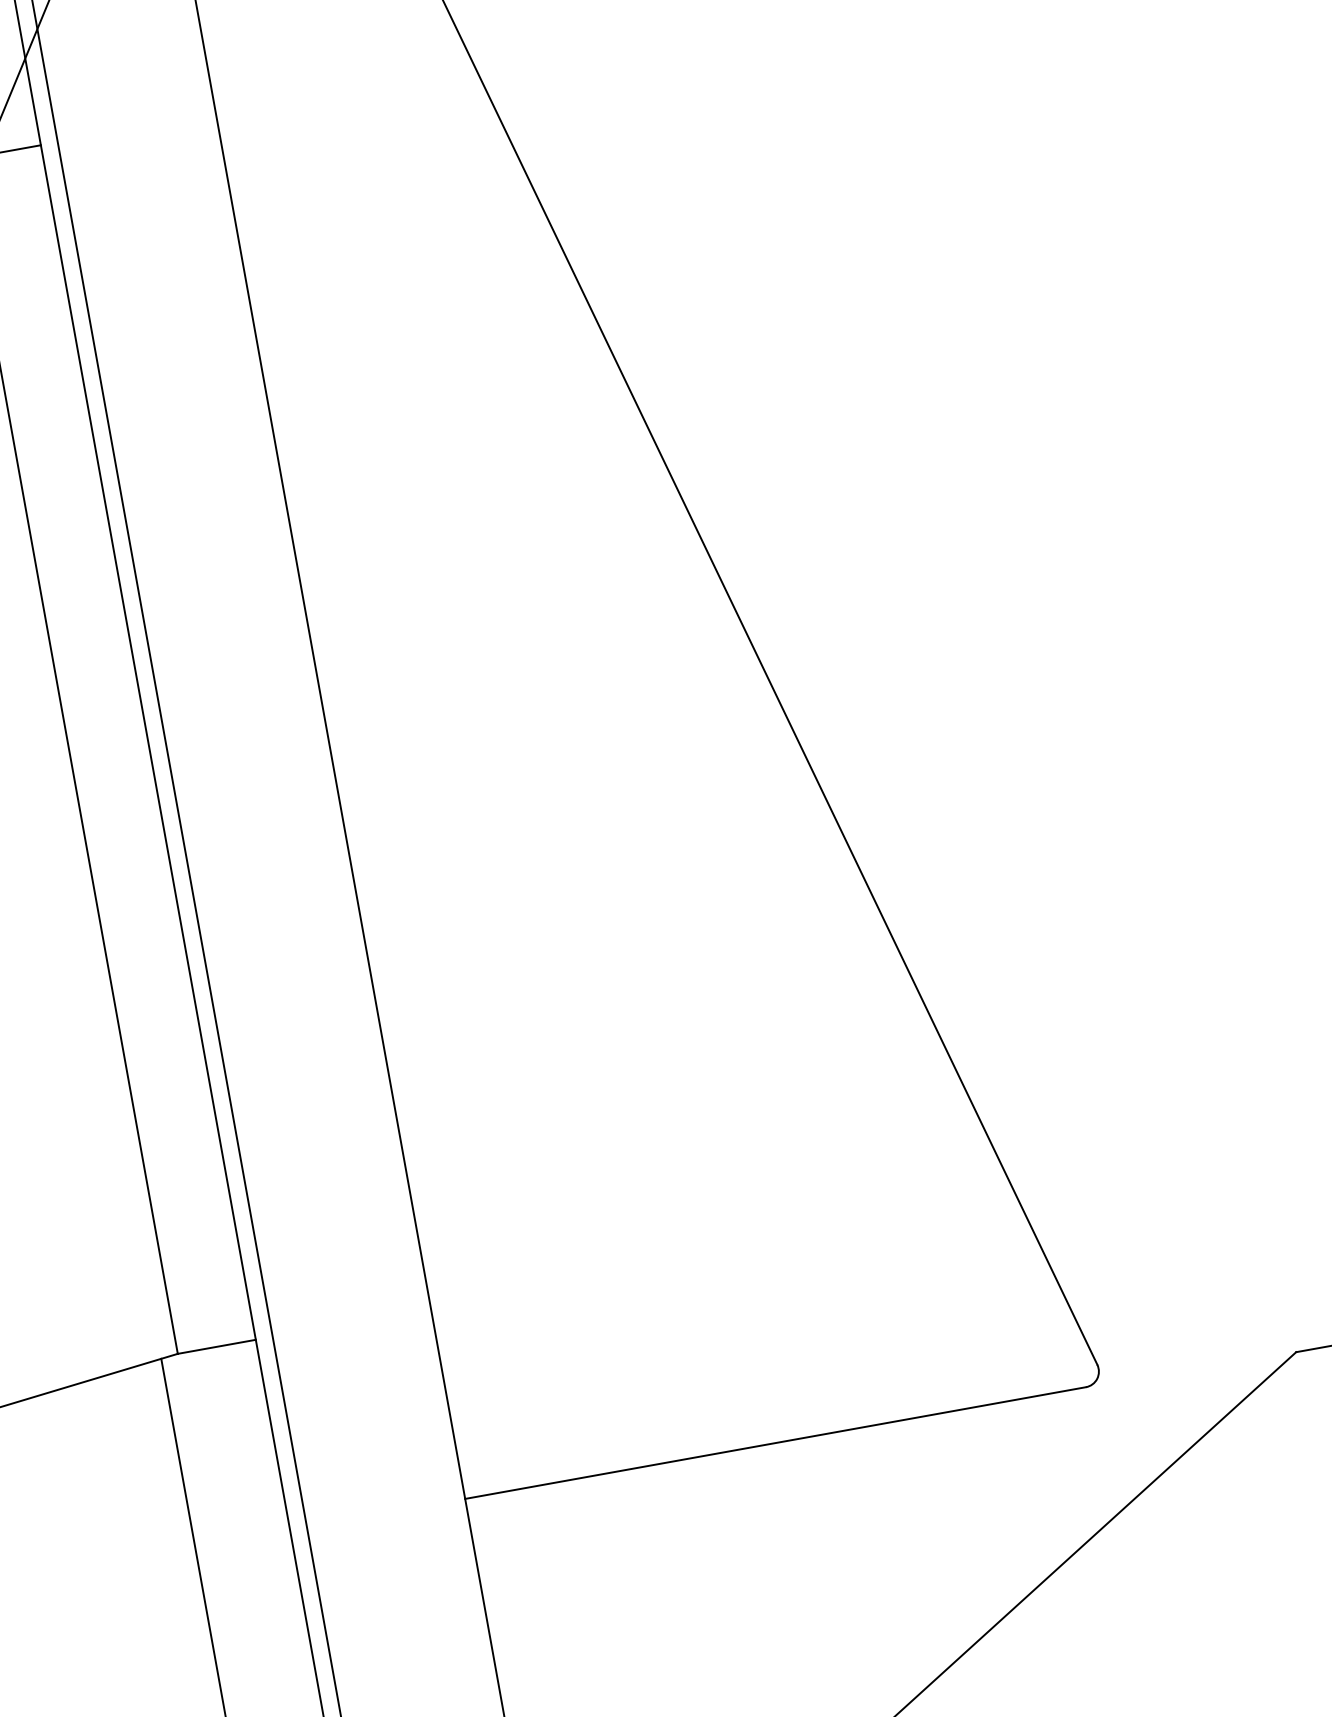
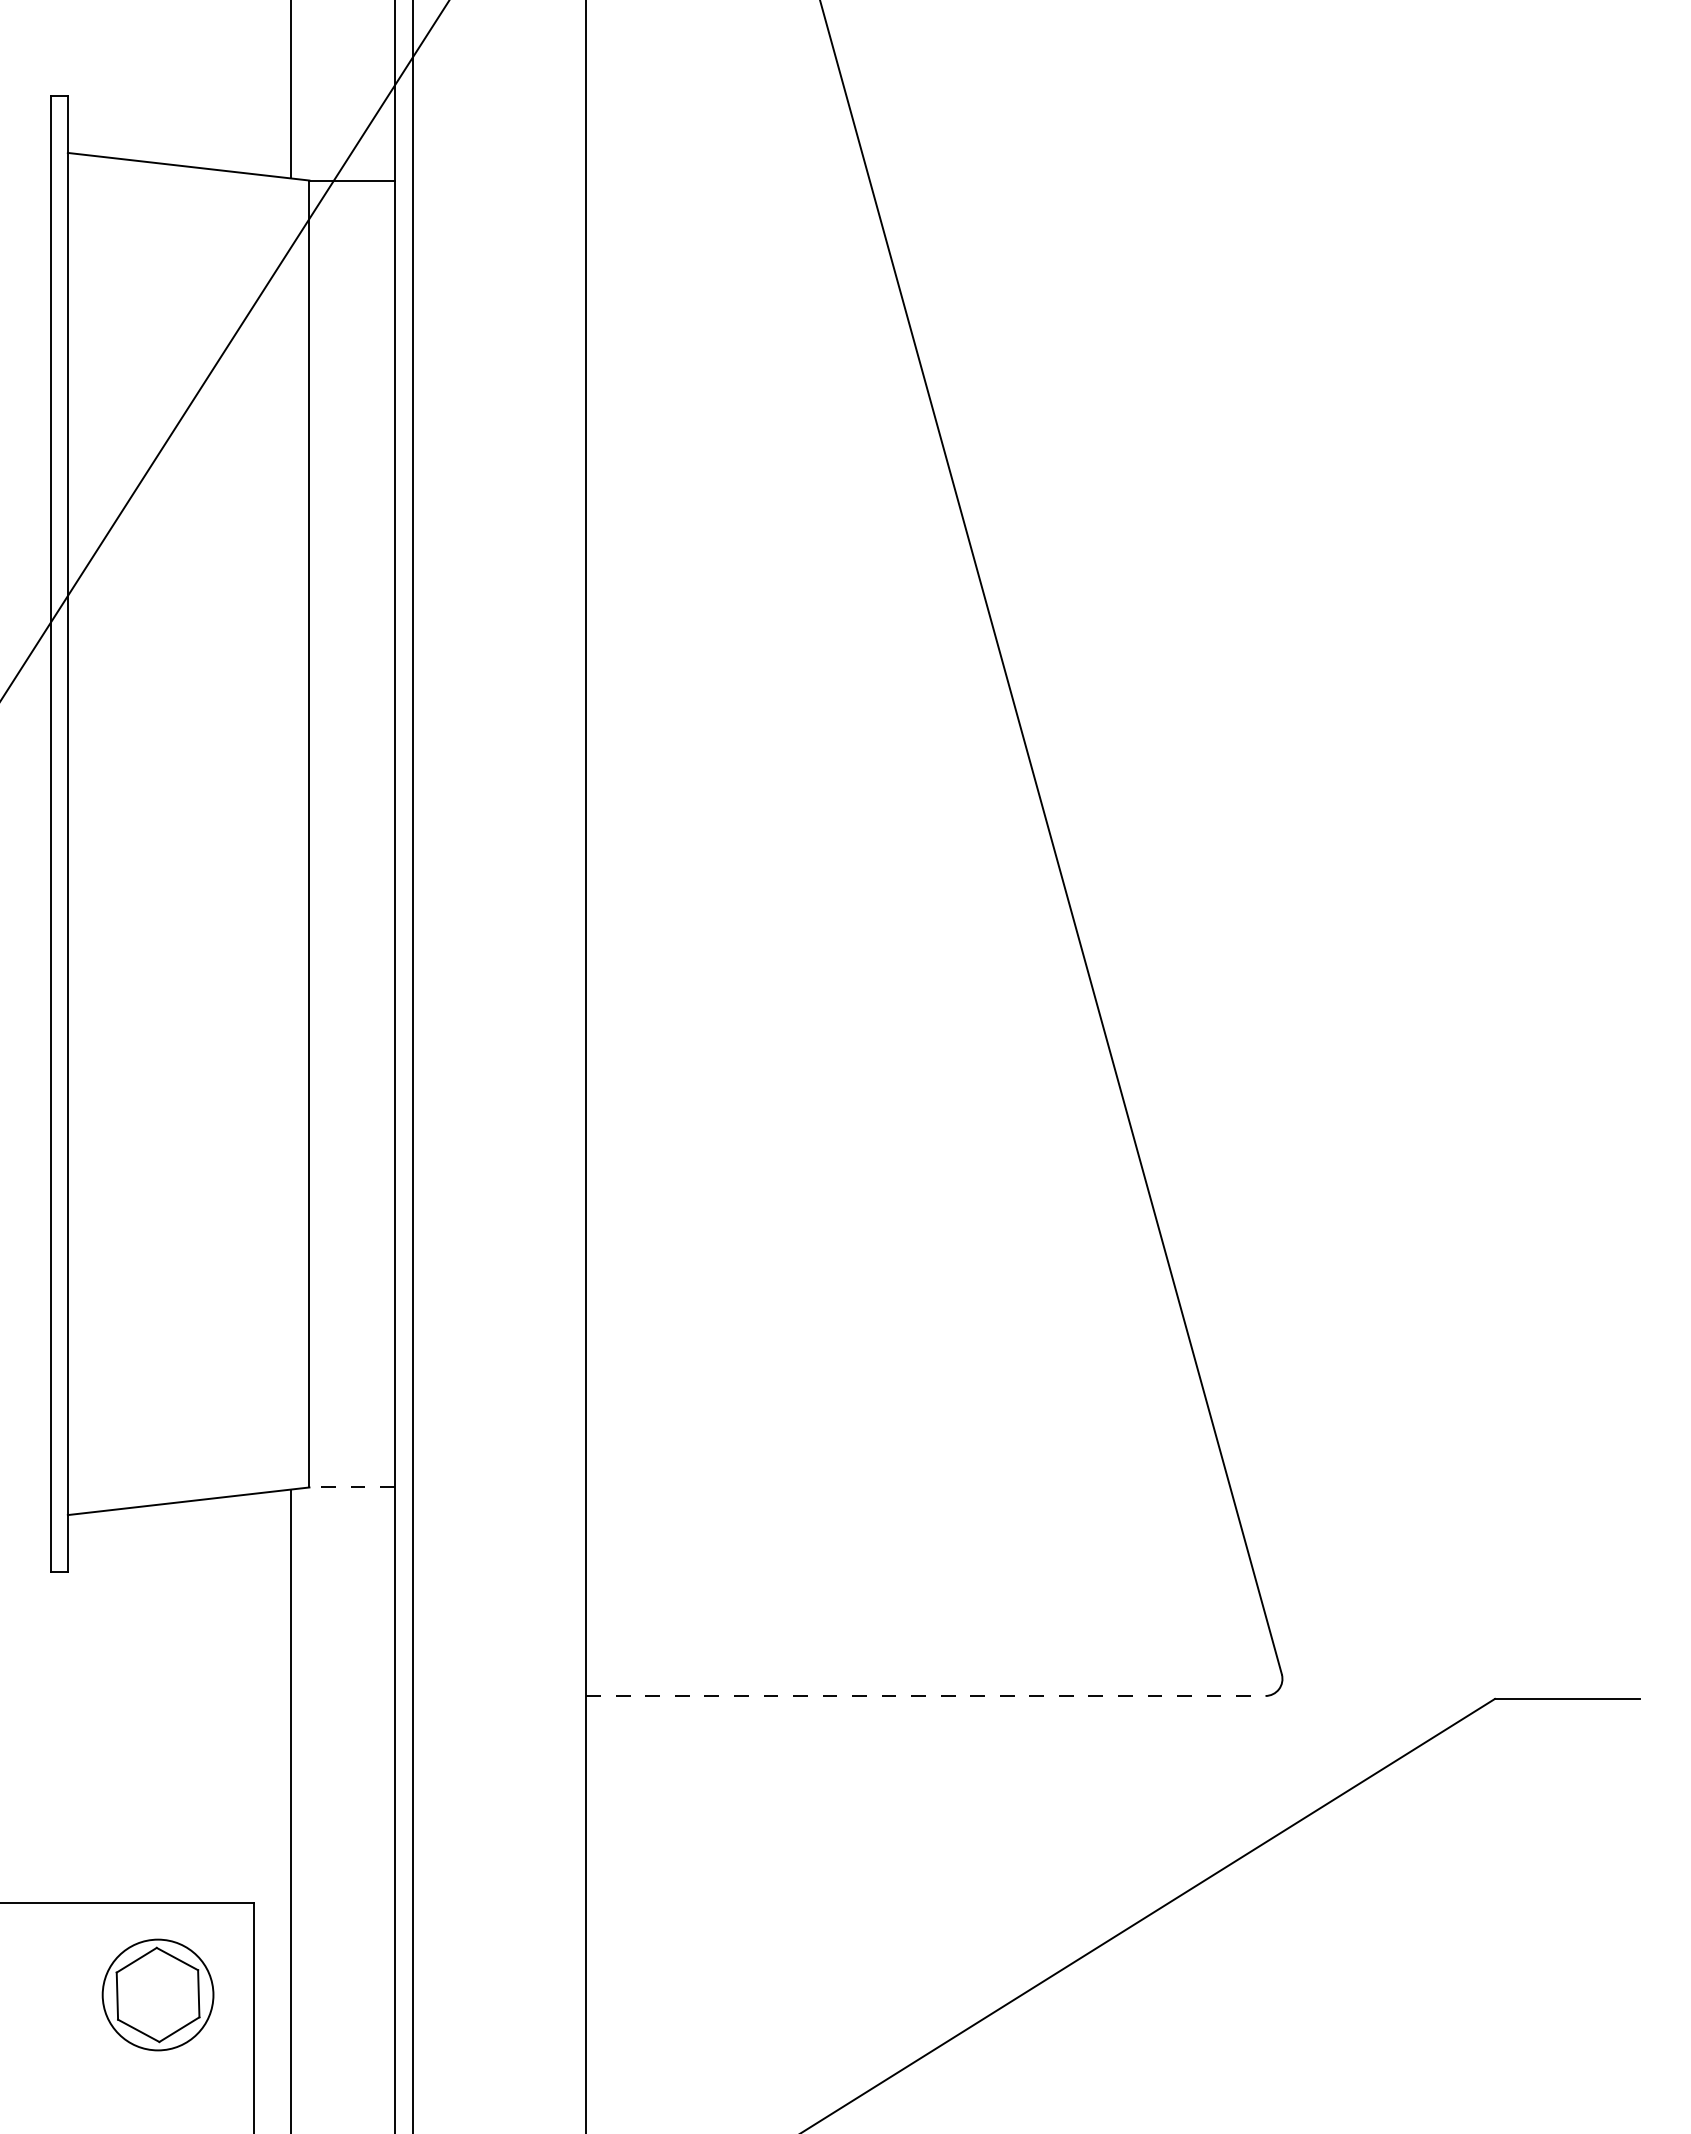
line: (217, 1346) -> (352, 1487), solid -> dashed
line: (775, 1442) -> (925, 1695), solid -> dashed

